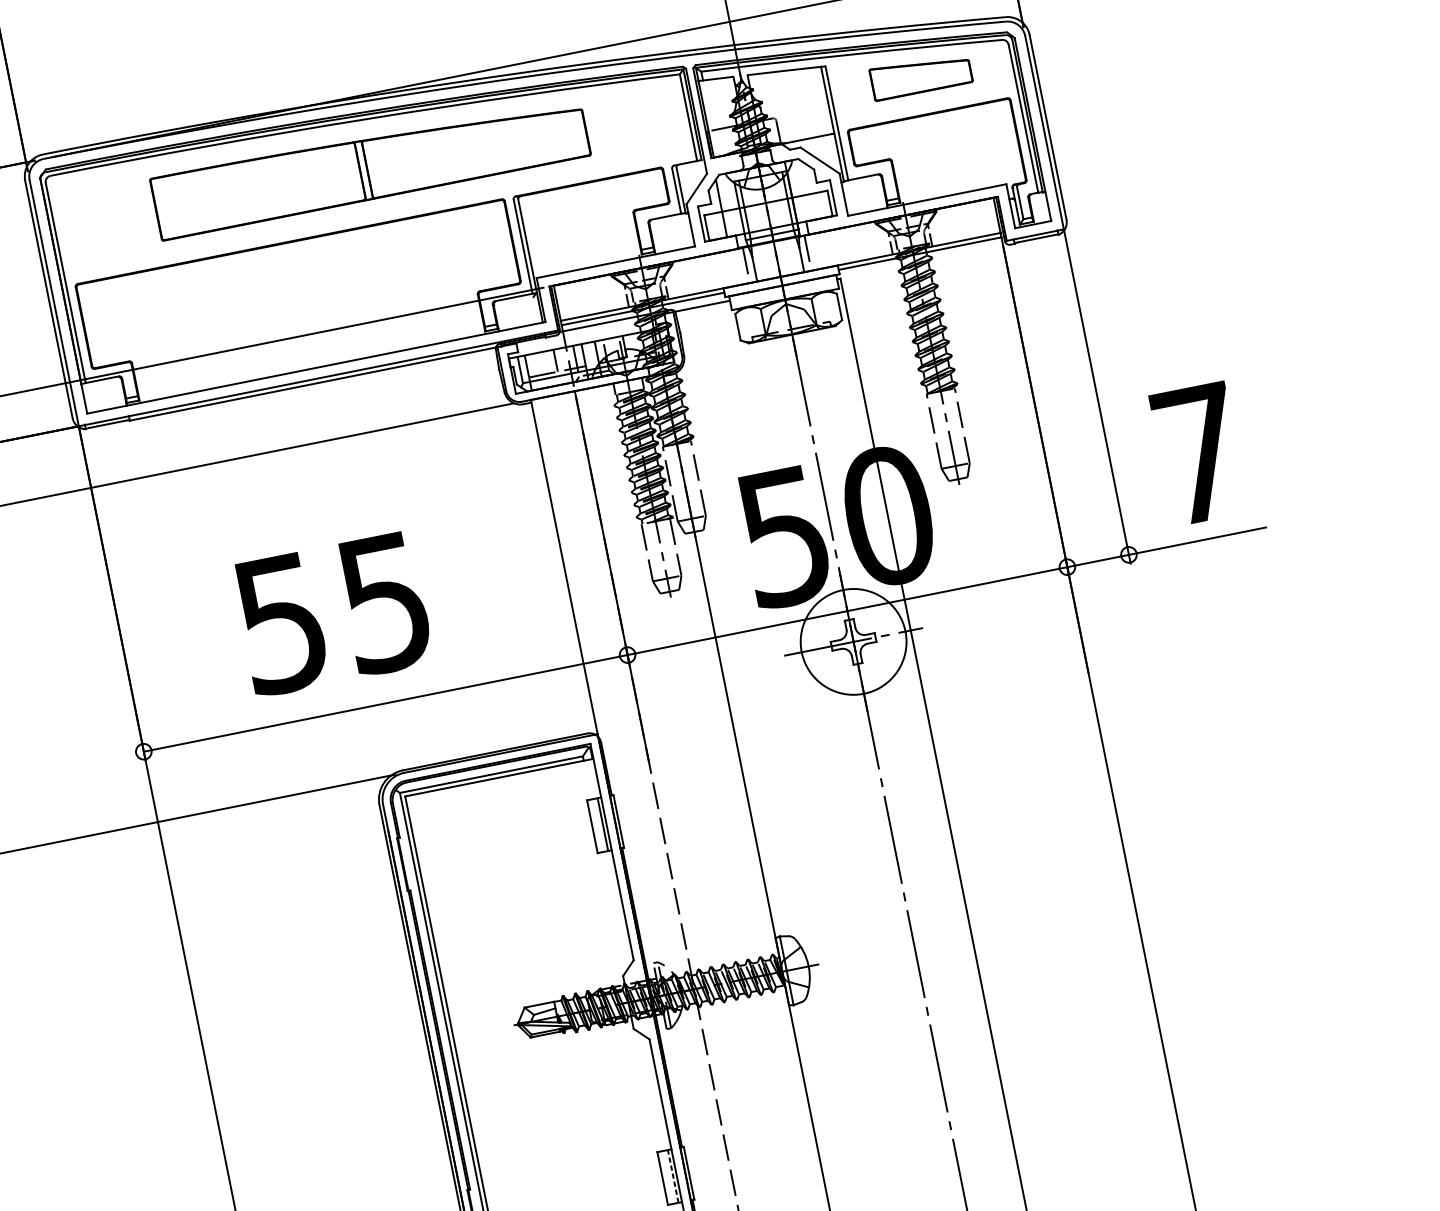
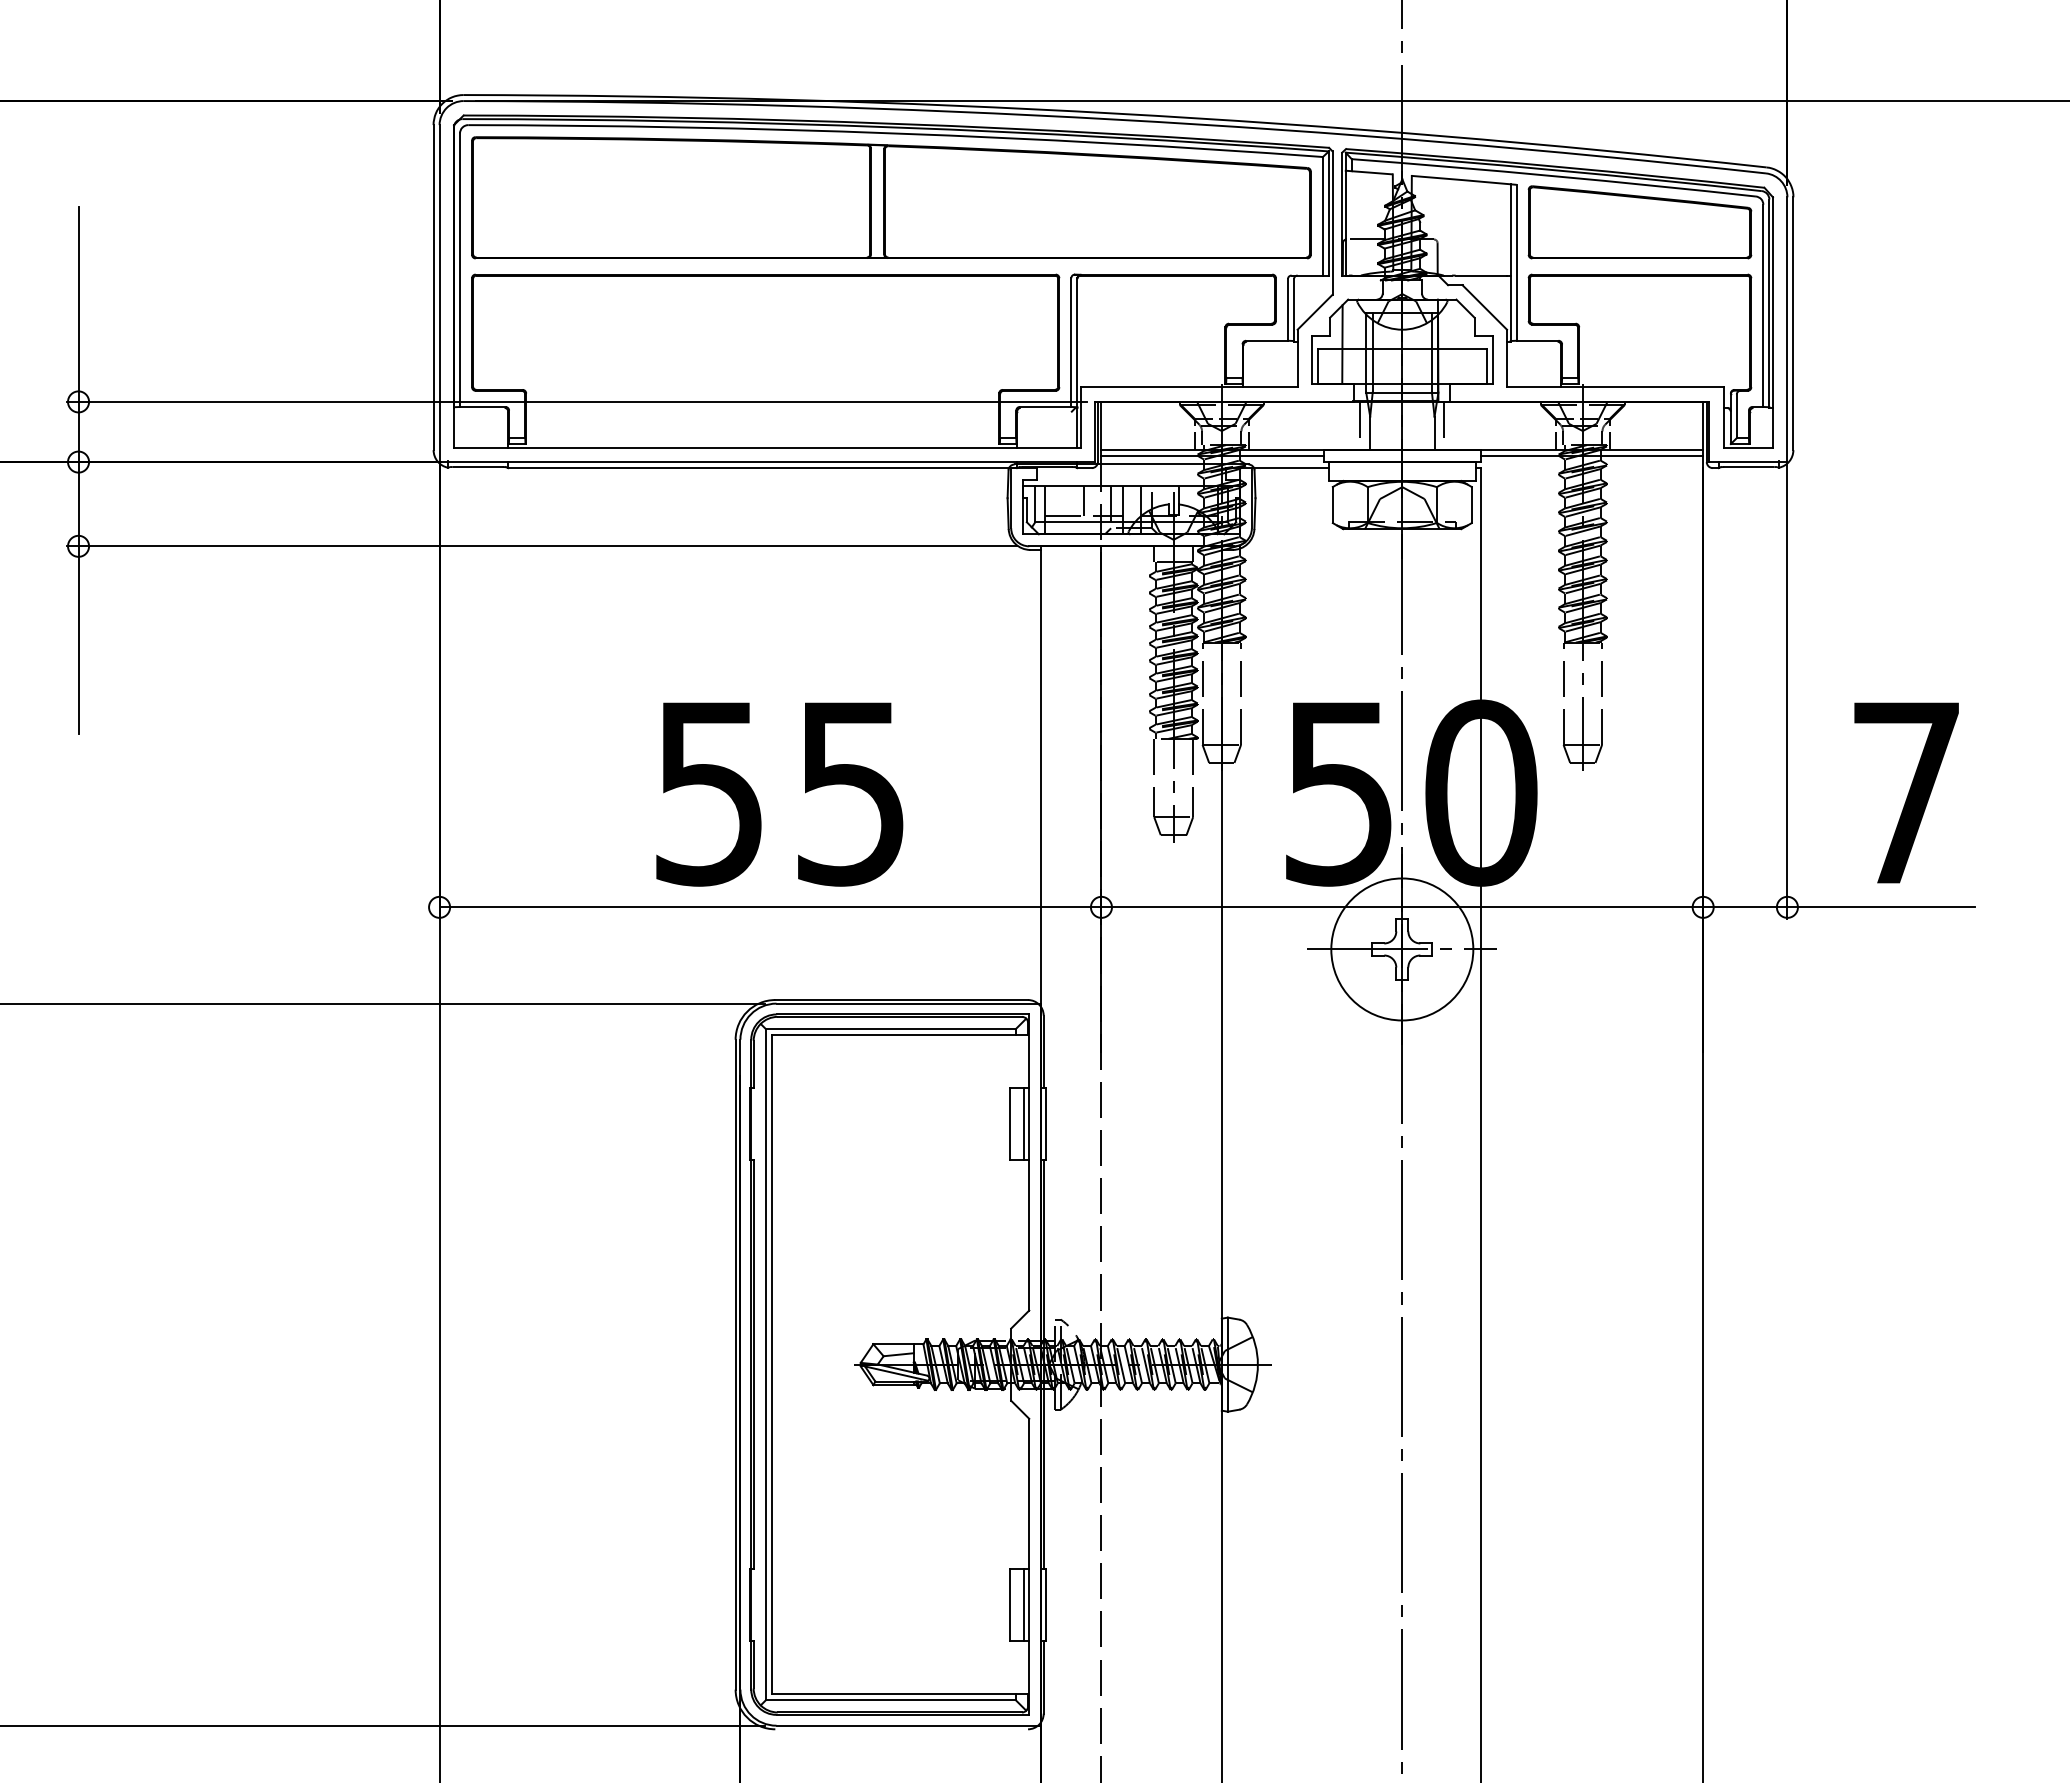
part: (920, 75) -> (1639, 222), size x1.67
part: (370, 166) -> (891, 197), size x1.43
text: (332, 614) -> (779, 794), moved
line: (673, 1175) -> (1024, 1604), dashed -> solid

